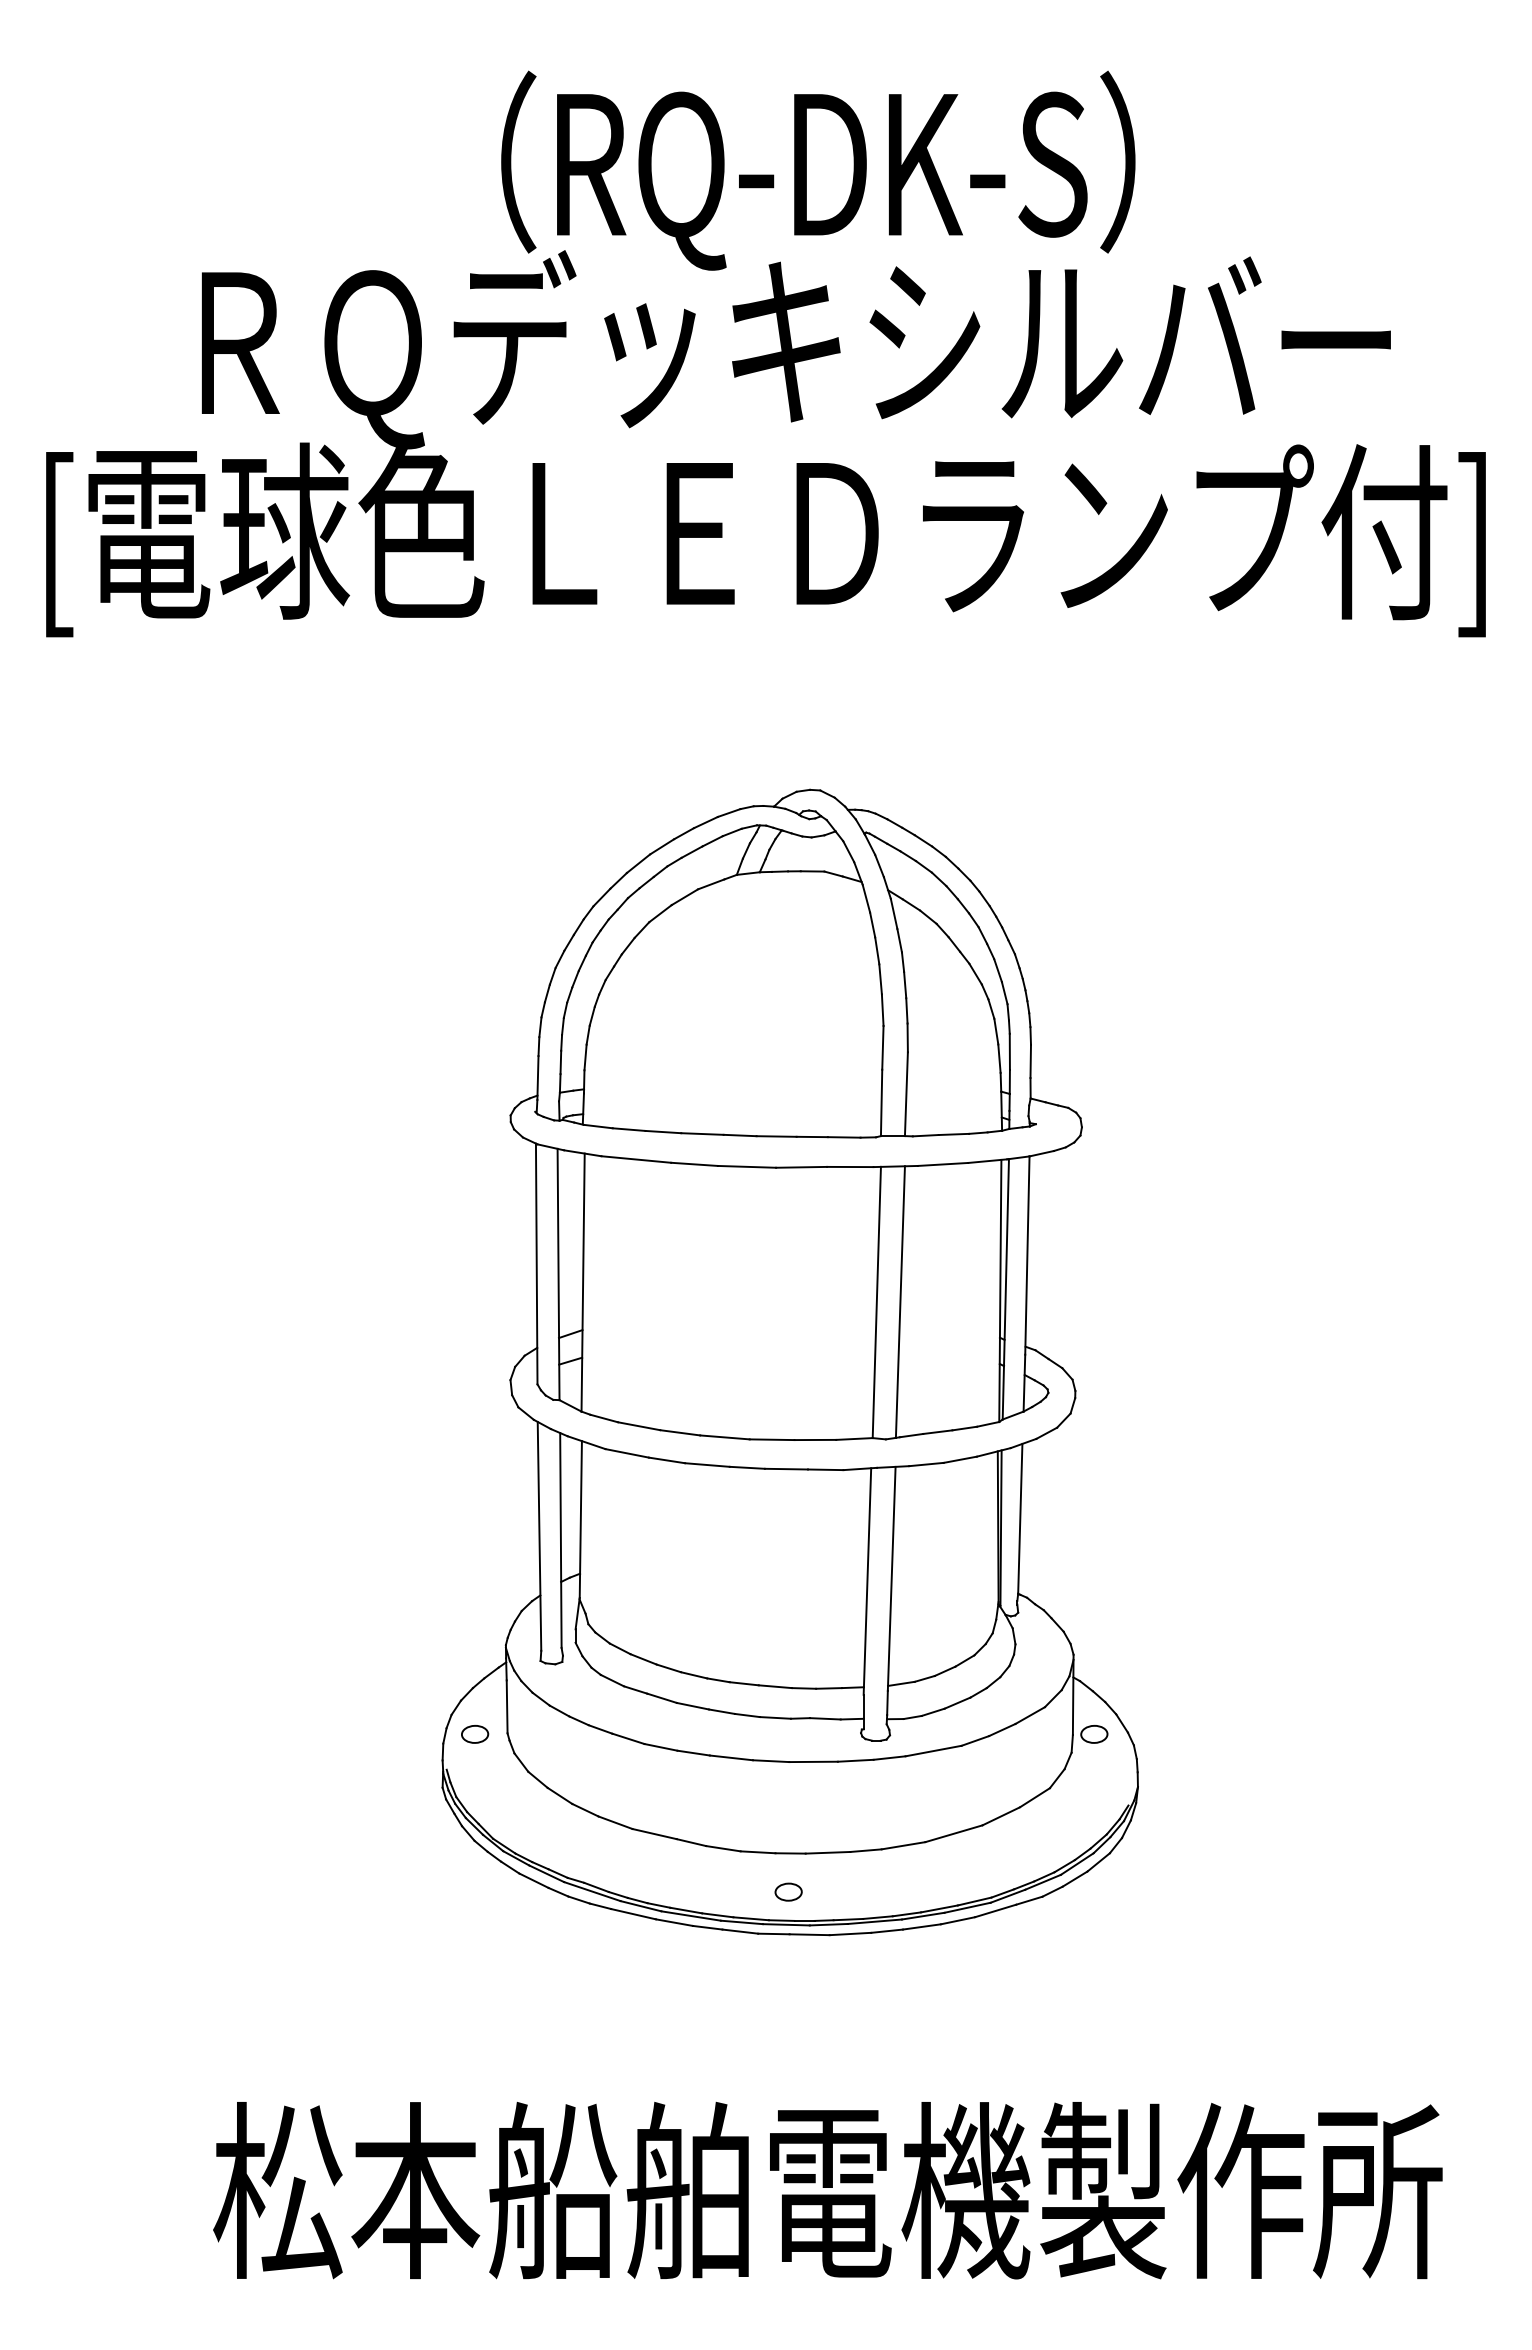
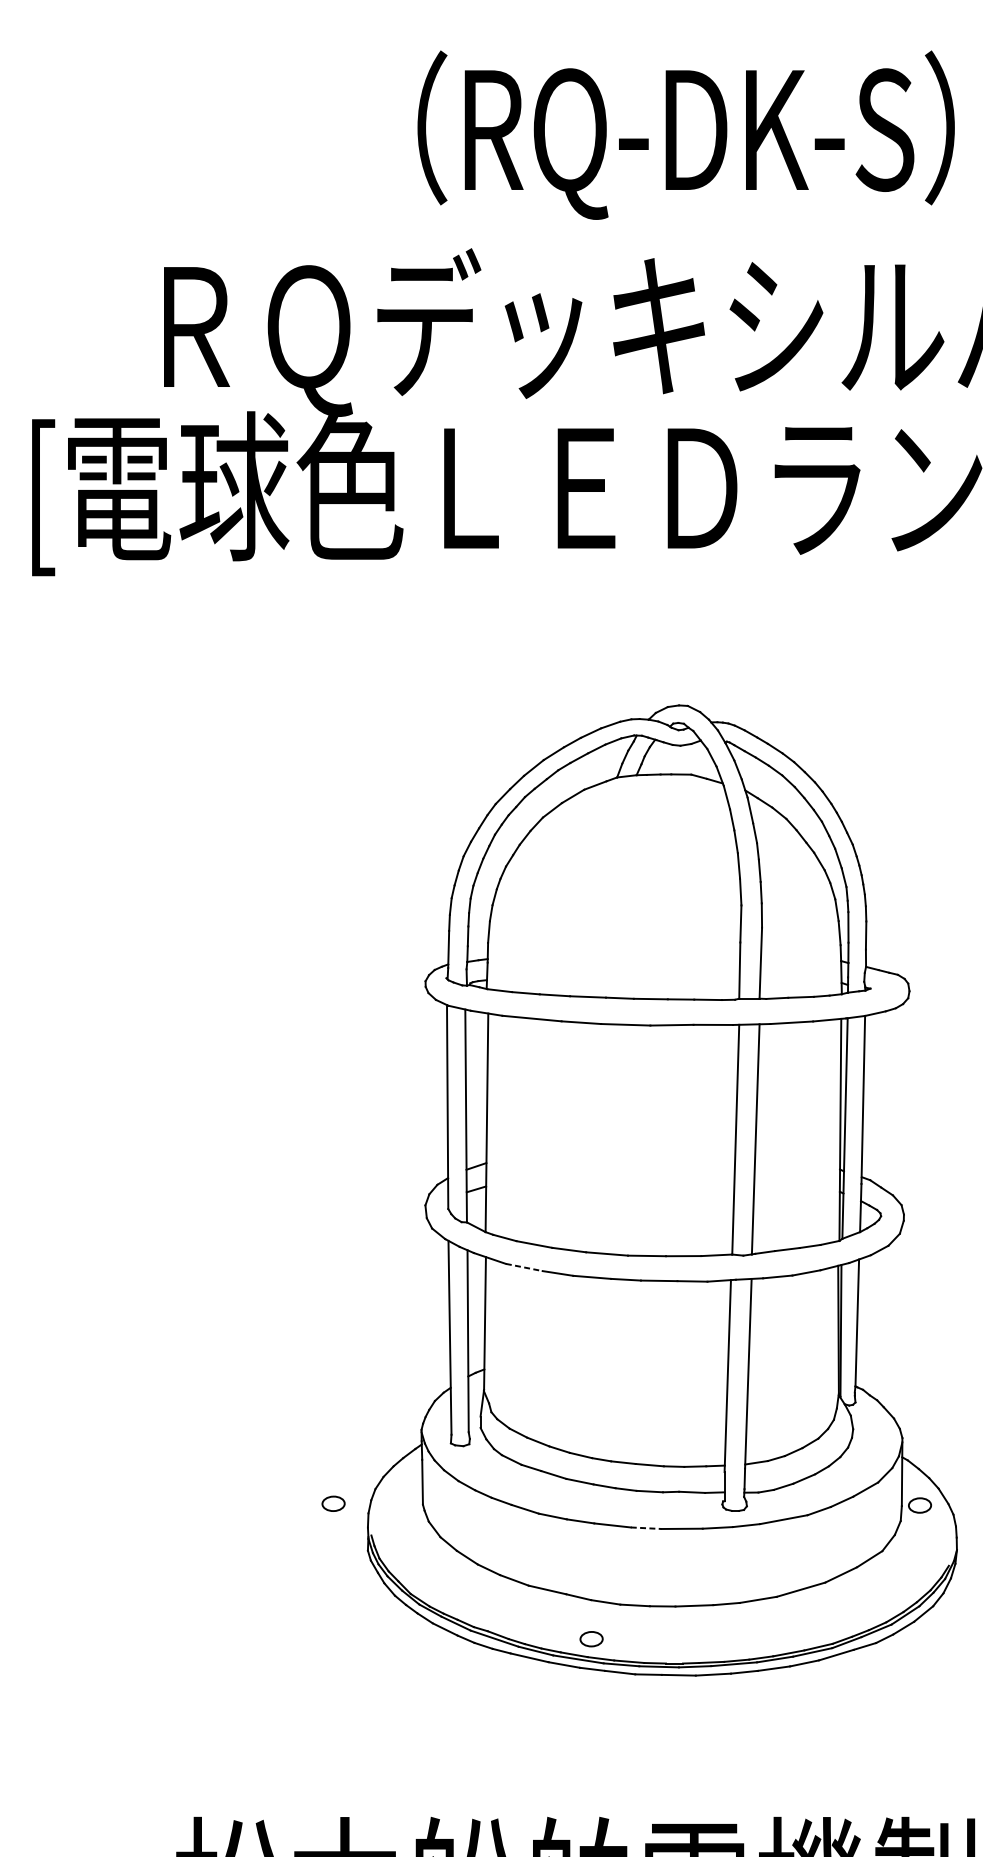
text: (818, 170) -> (686, 135), moved
line: (627, 1453) -> (524, 1267), solid -> dashed
part: (475, 1734) -> (333, 1503), moved
line: (771, 1761) -> (646, 1528), solid -> dashed
part: (788, 1891) -> (591, 1638), moved

